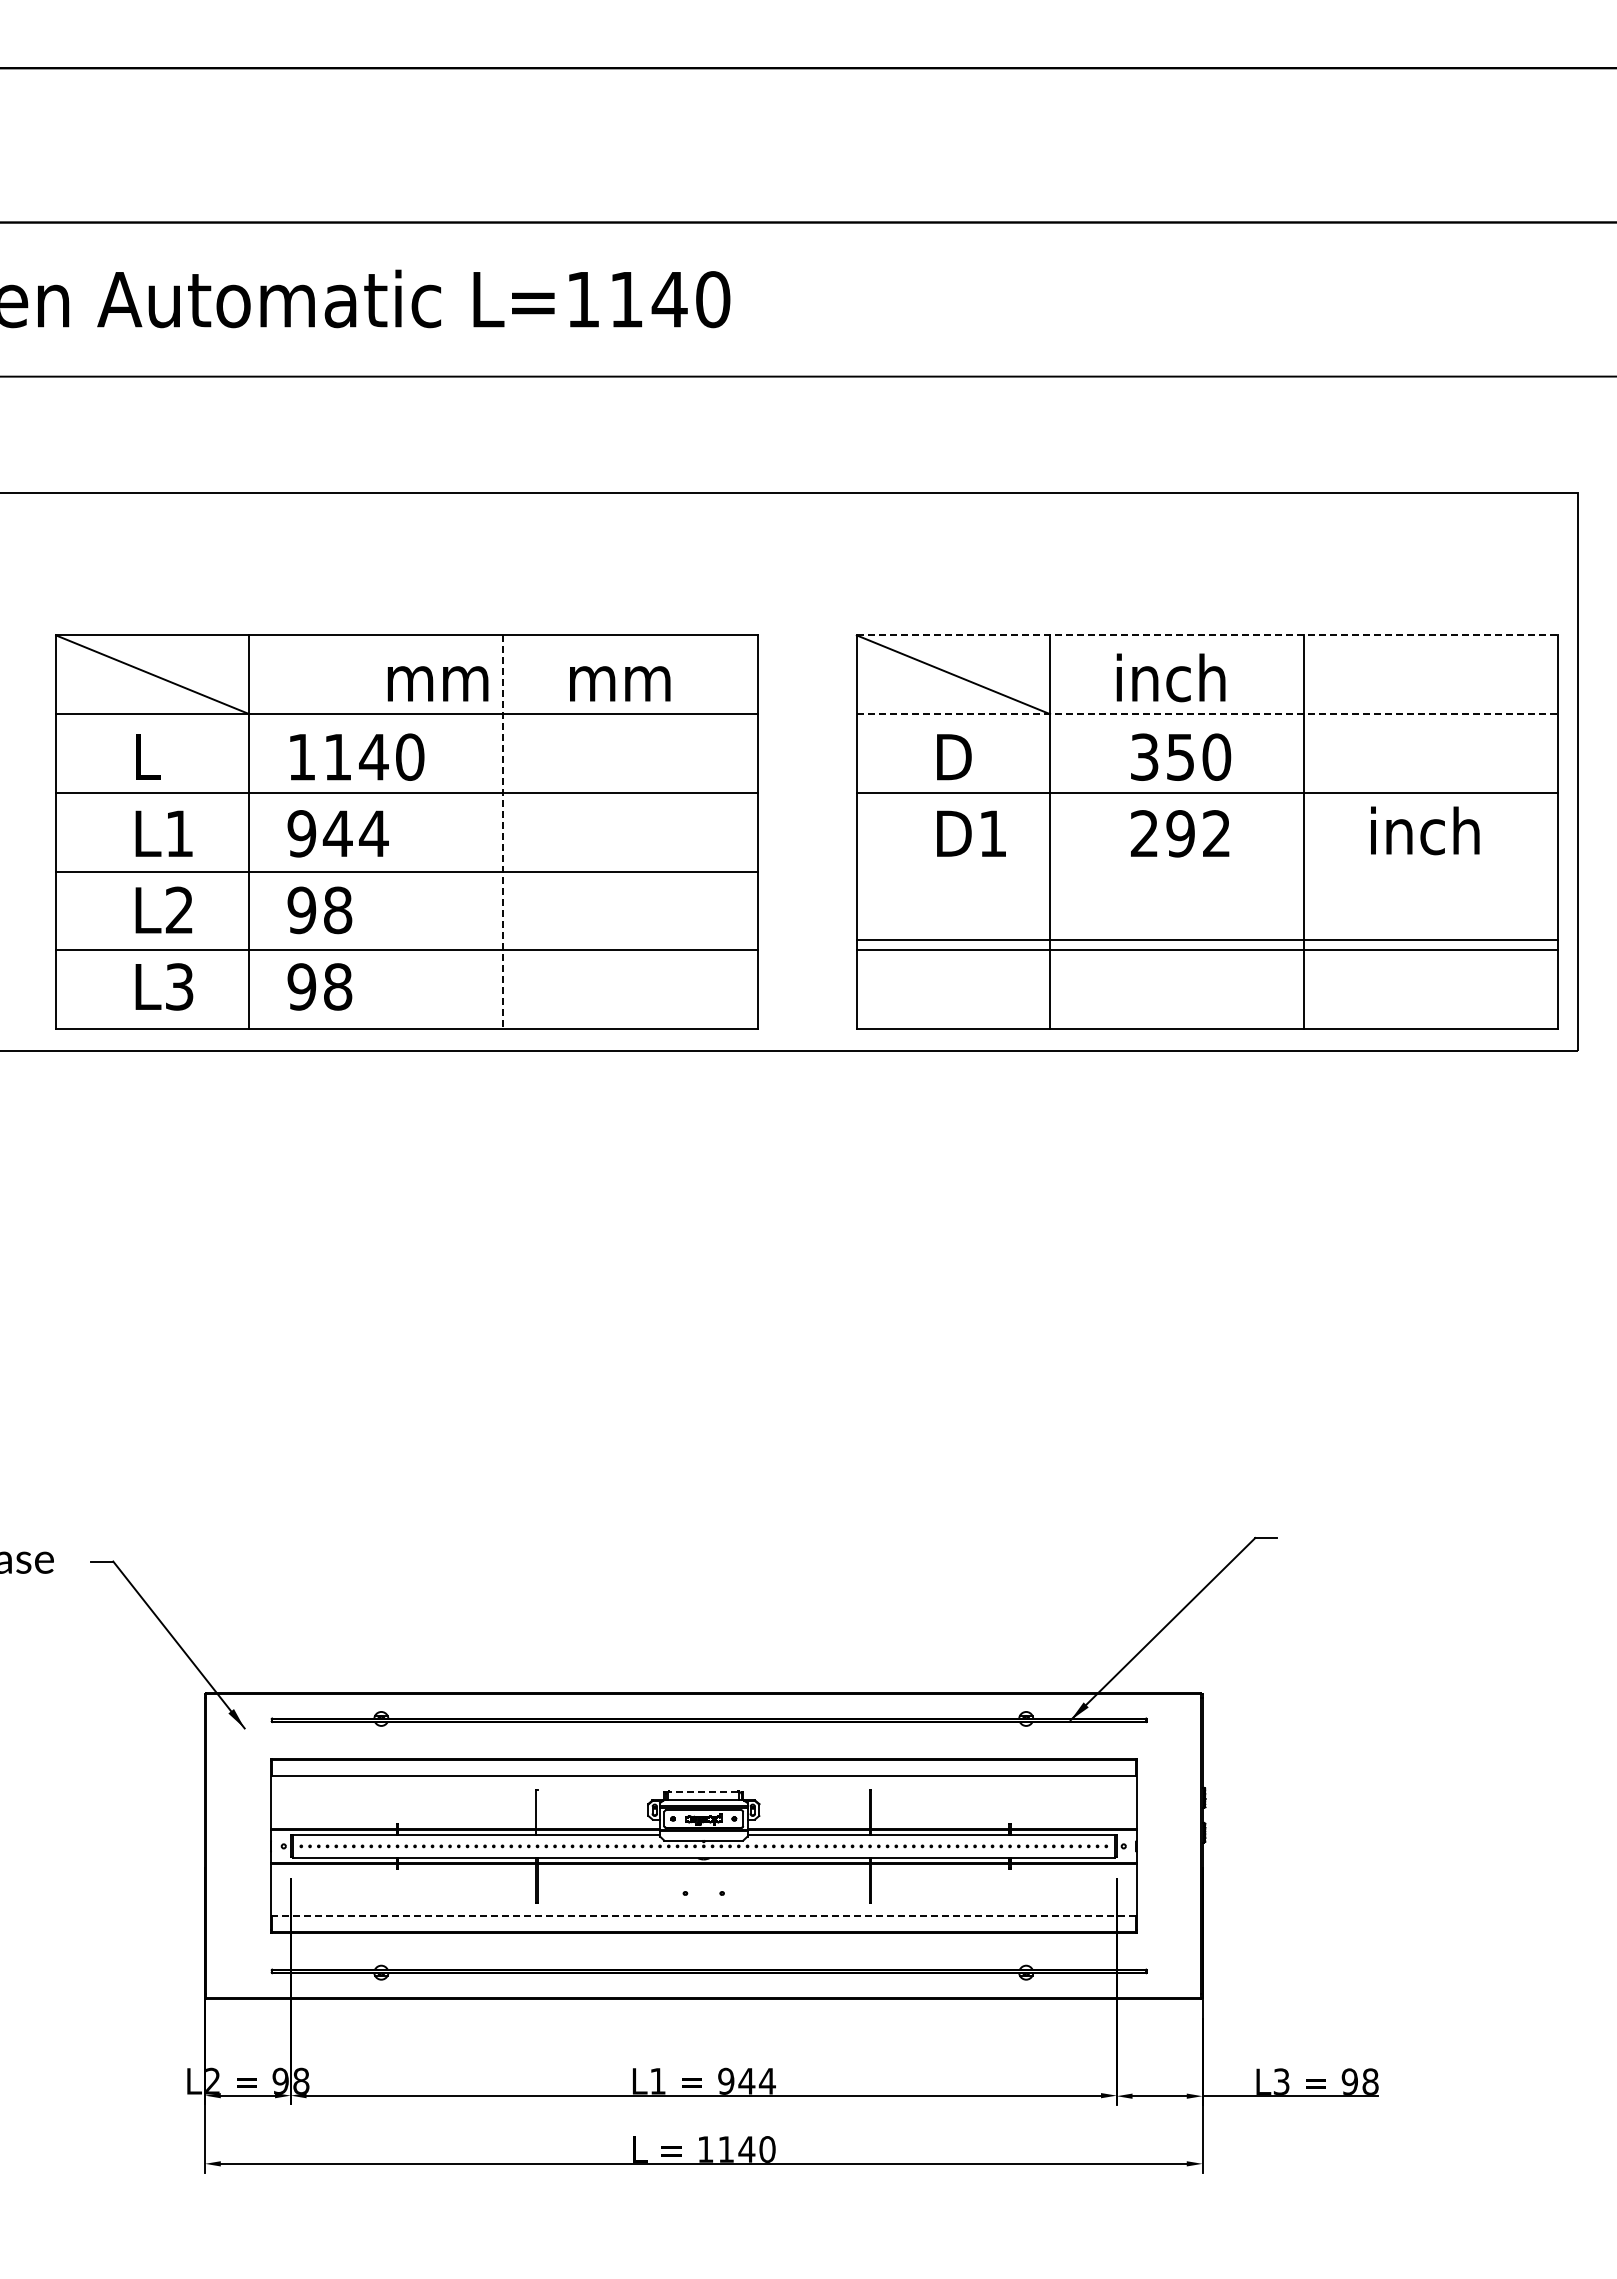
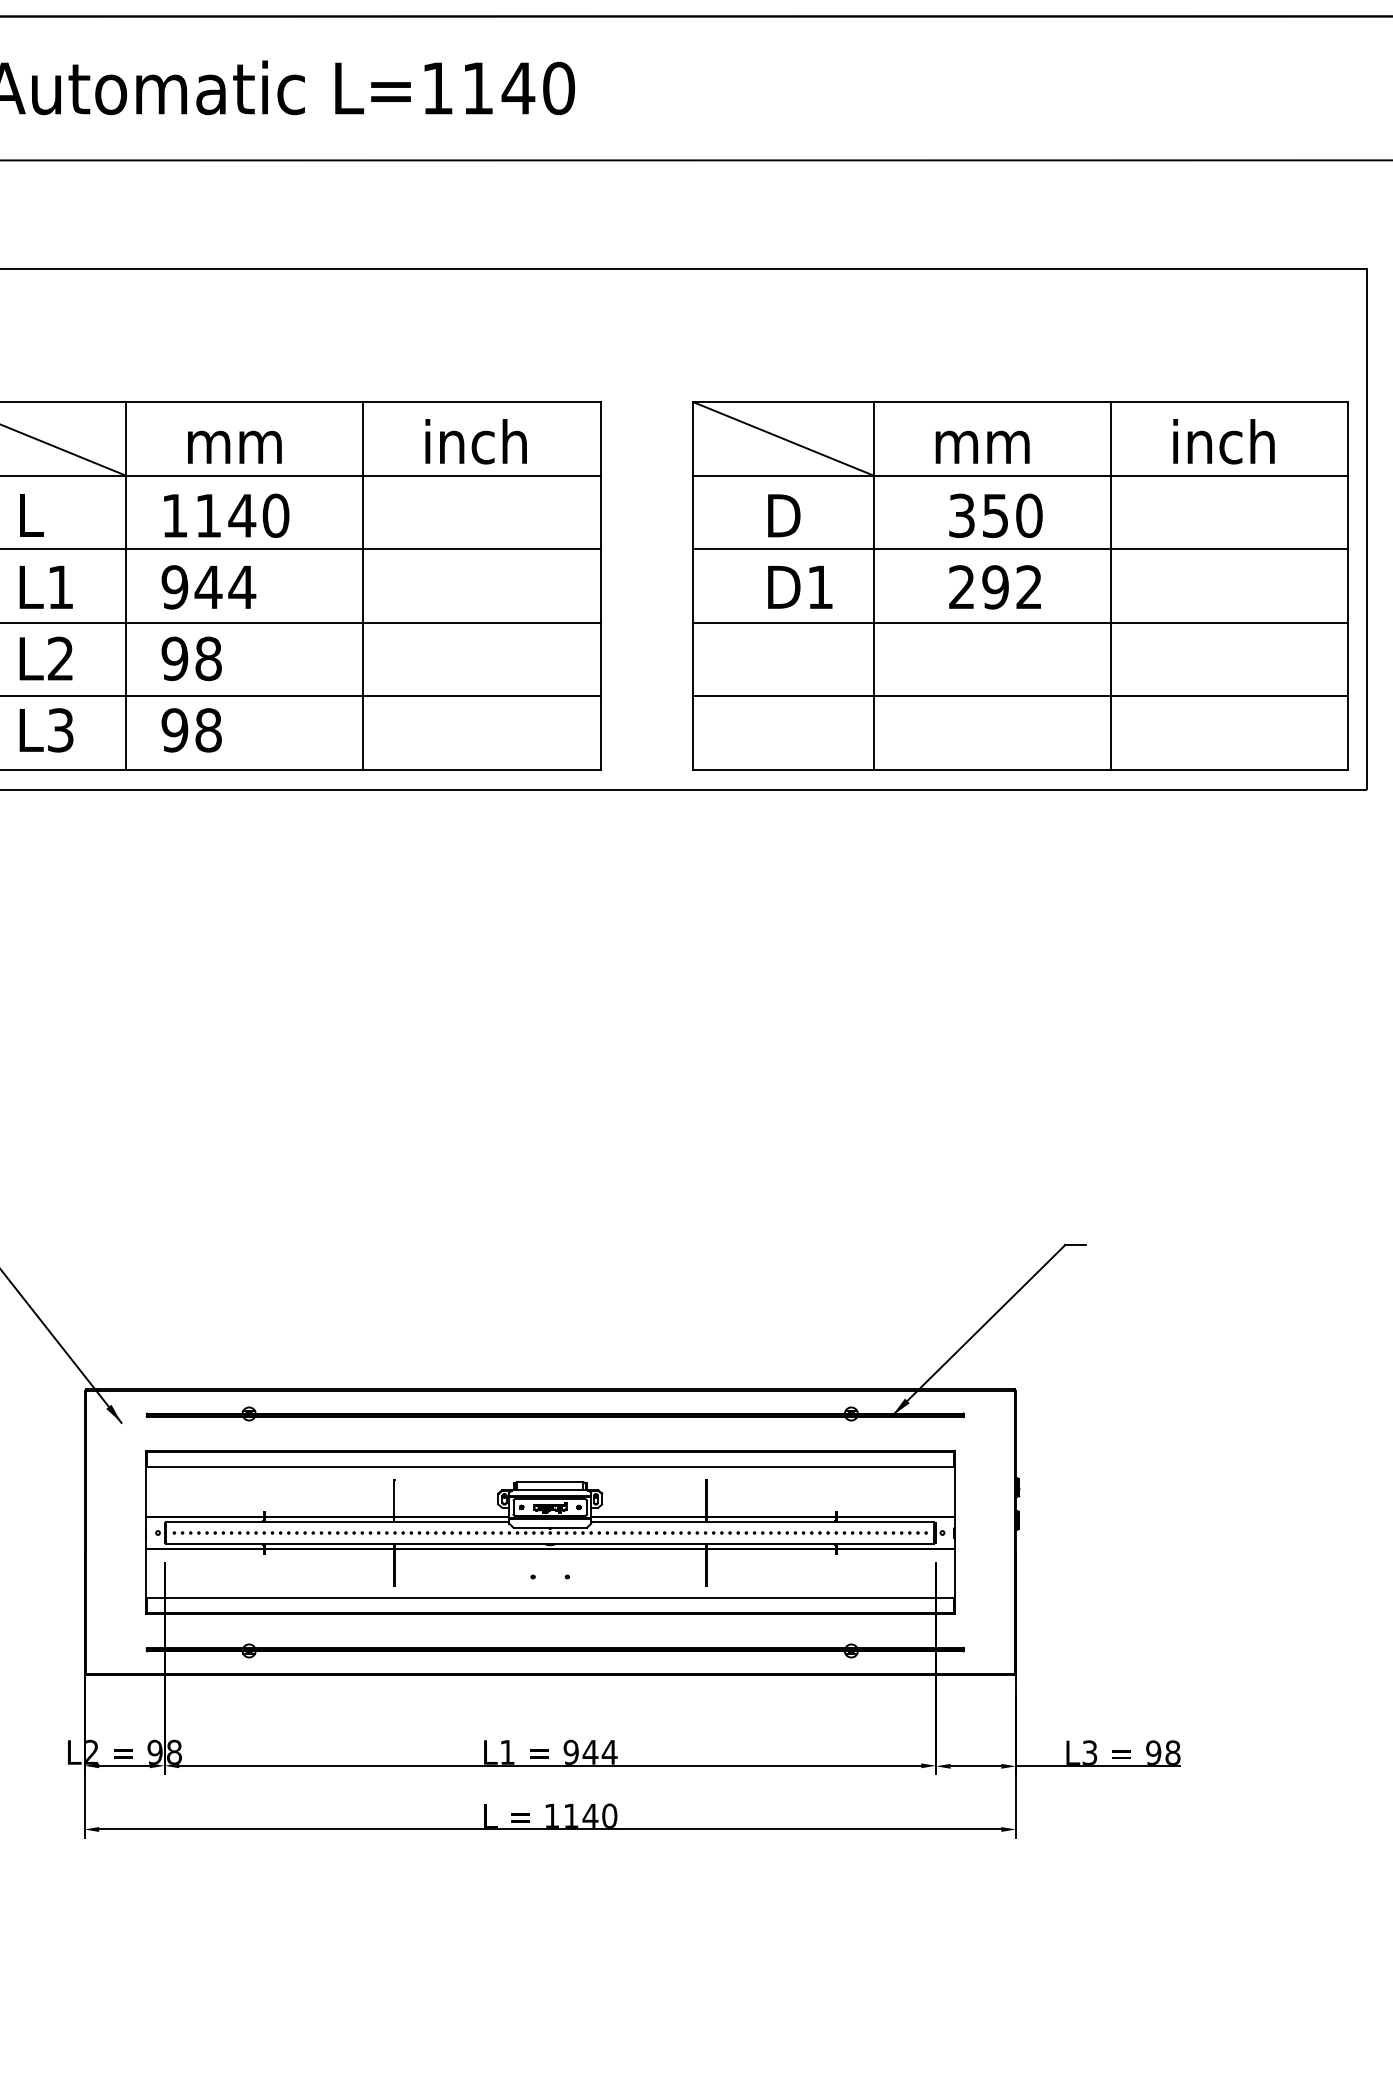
line: (1207, 635) -> (1020, 402), dashed -> solid
text: (624, 677) -> (476, 441), mm -> inch
text: (1170, 677) -> (986, 441), inch -> mm
text: (437, 683) -> (234, 446), moved
line: (1207, 714) -> (1020, 475), dashed -> solid
text: (1425, 830) -> (1224, 441), moved
line: (503, 832) -> (363, 586), dashed -> solid
line: (1207, 939) -> (1020, 622), moved
line: (703, 1791) -> (549, 1481), dashed -> solid
line: (703, 1916) -> (549, 1598), dashed -> solid

